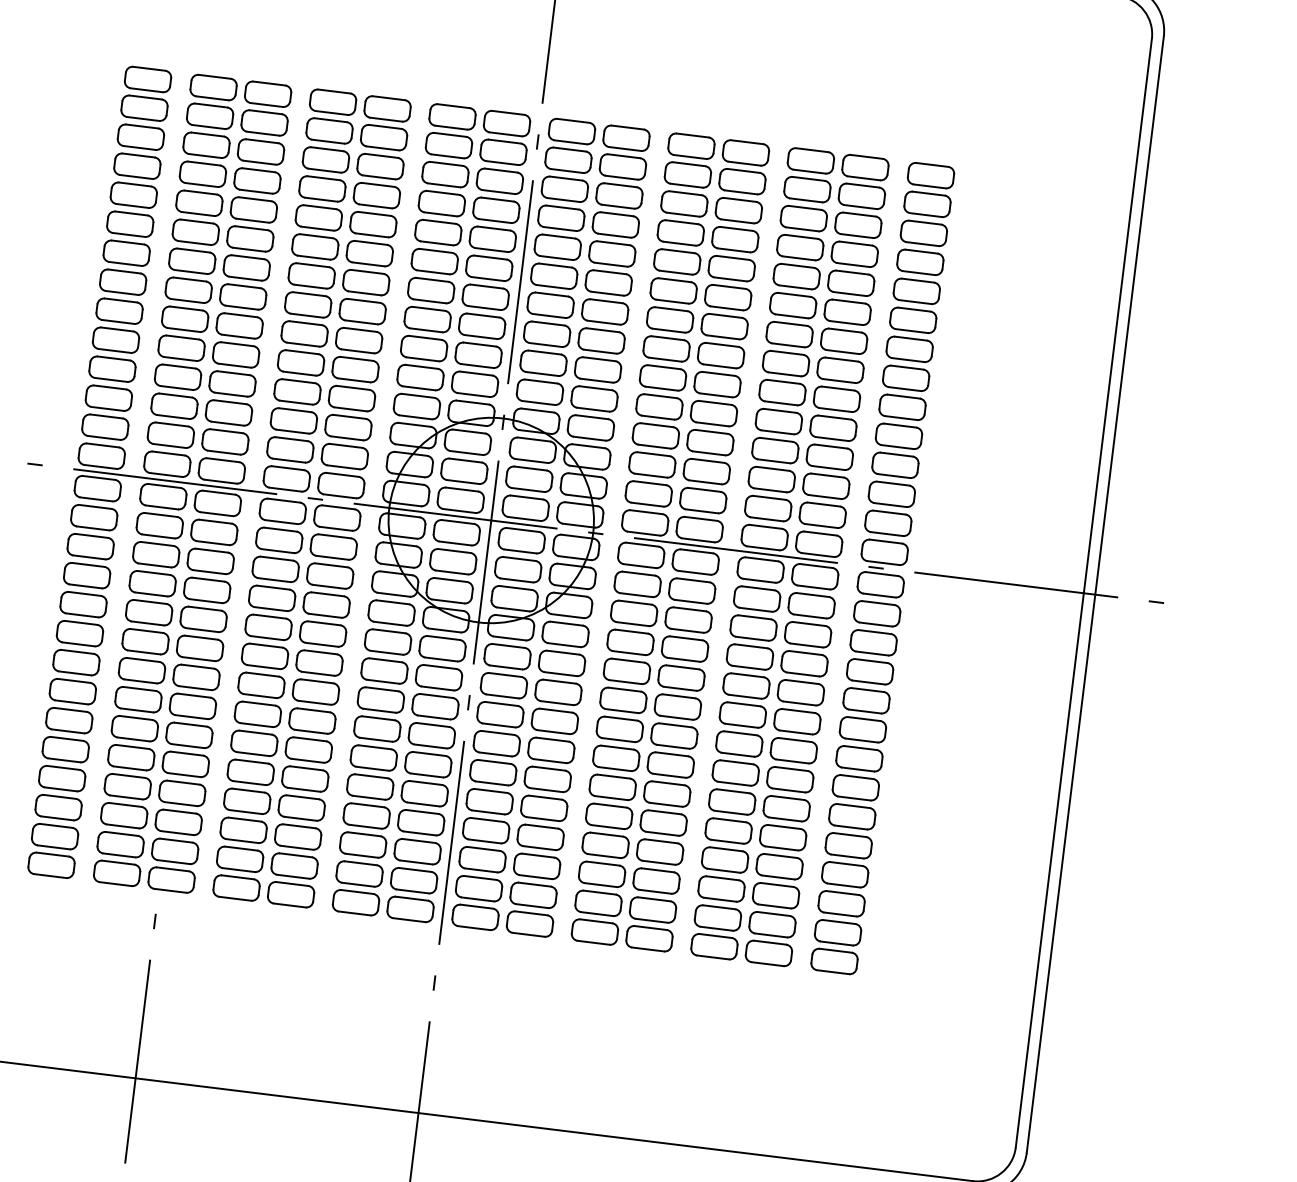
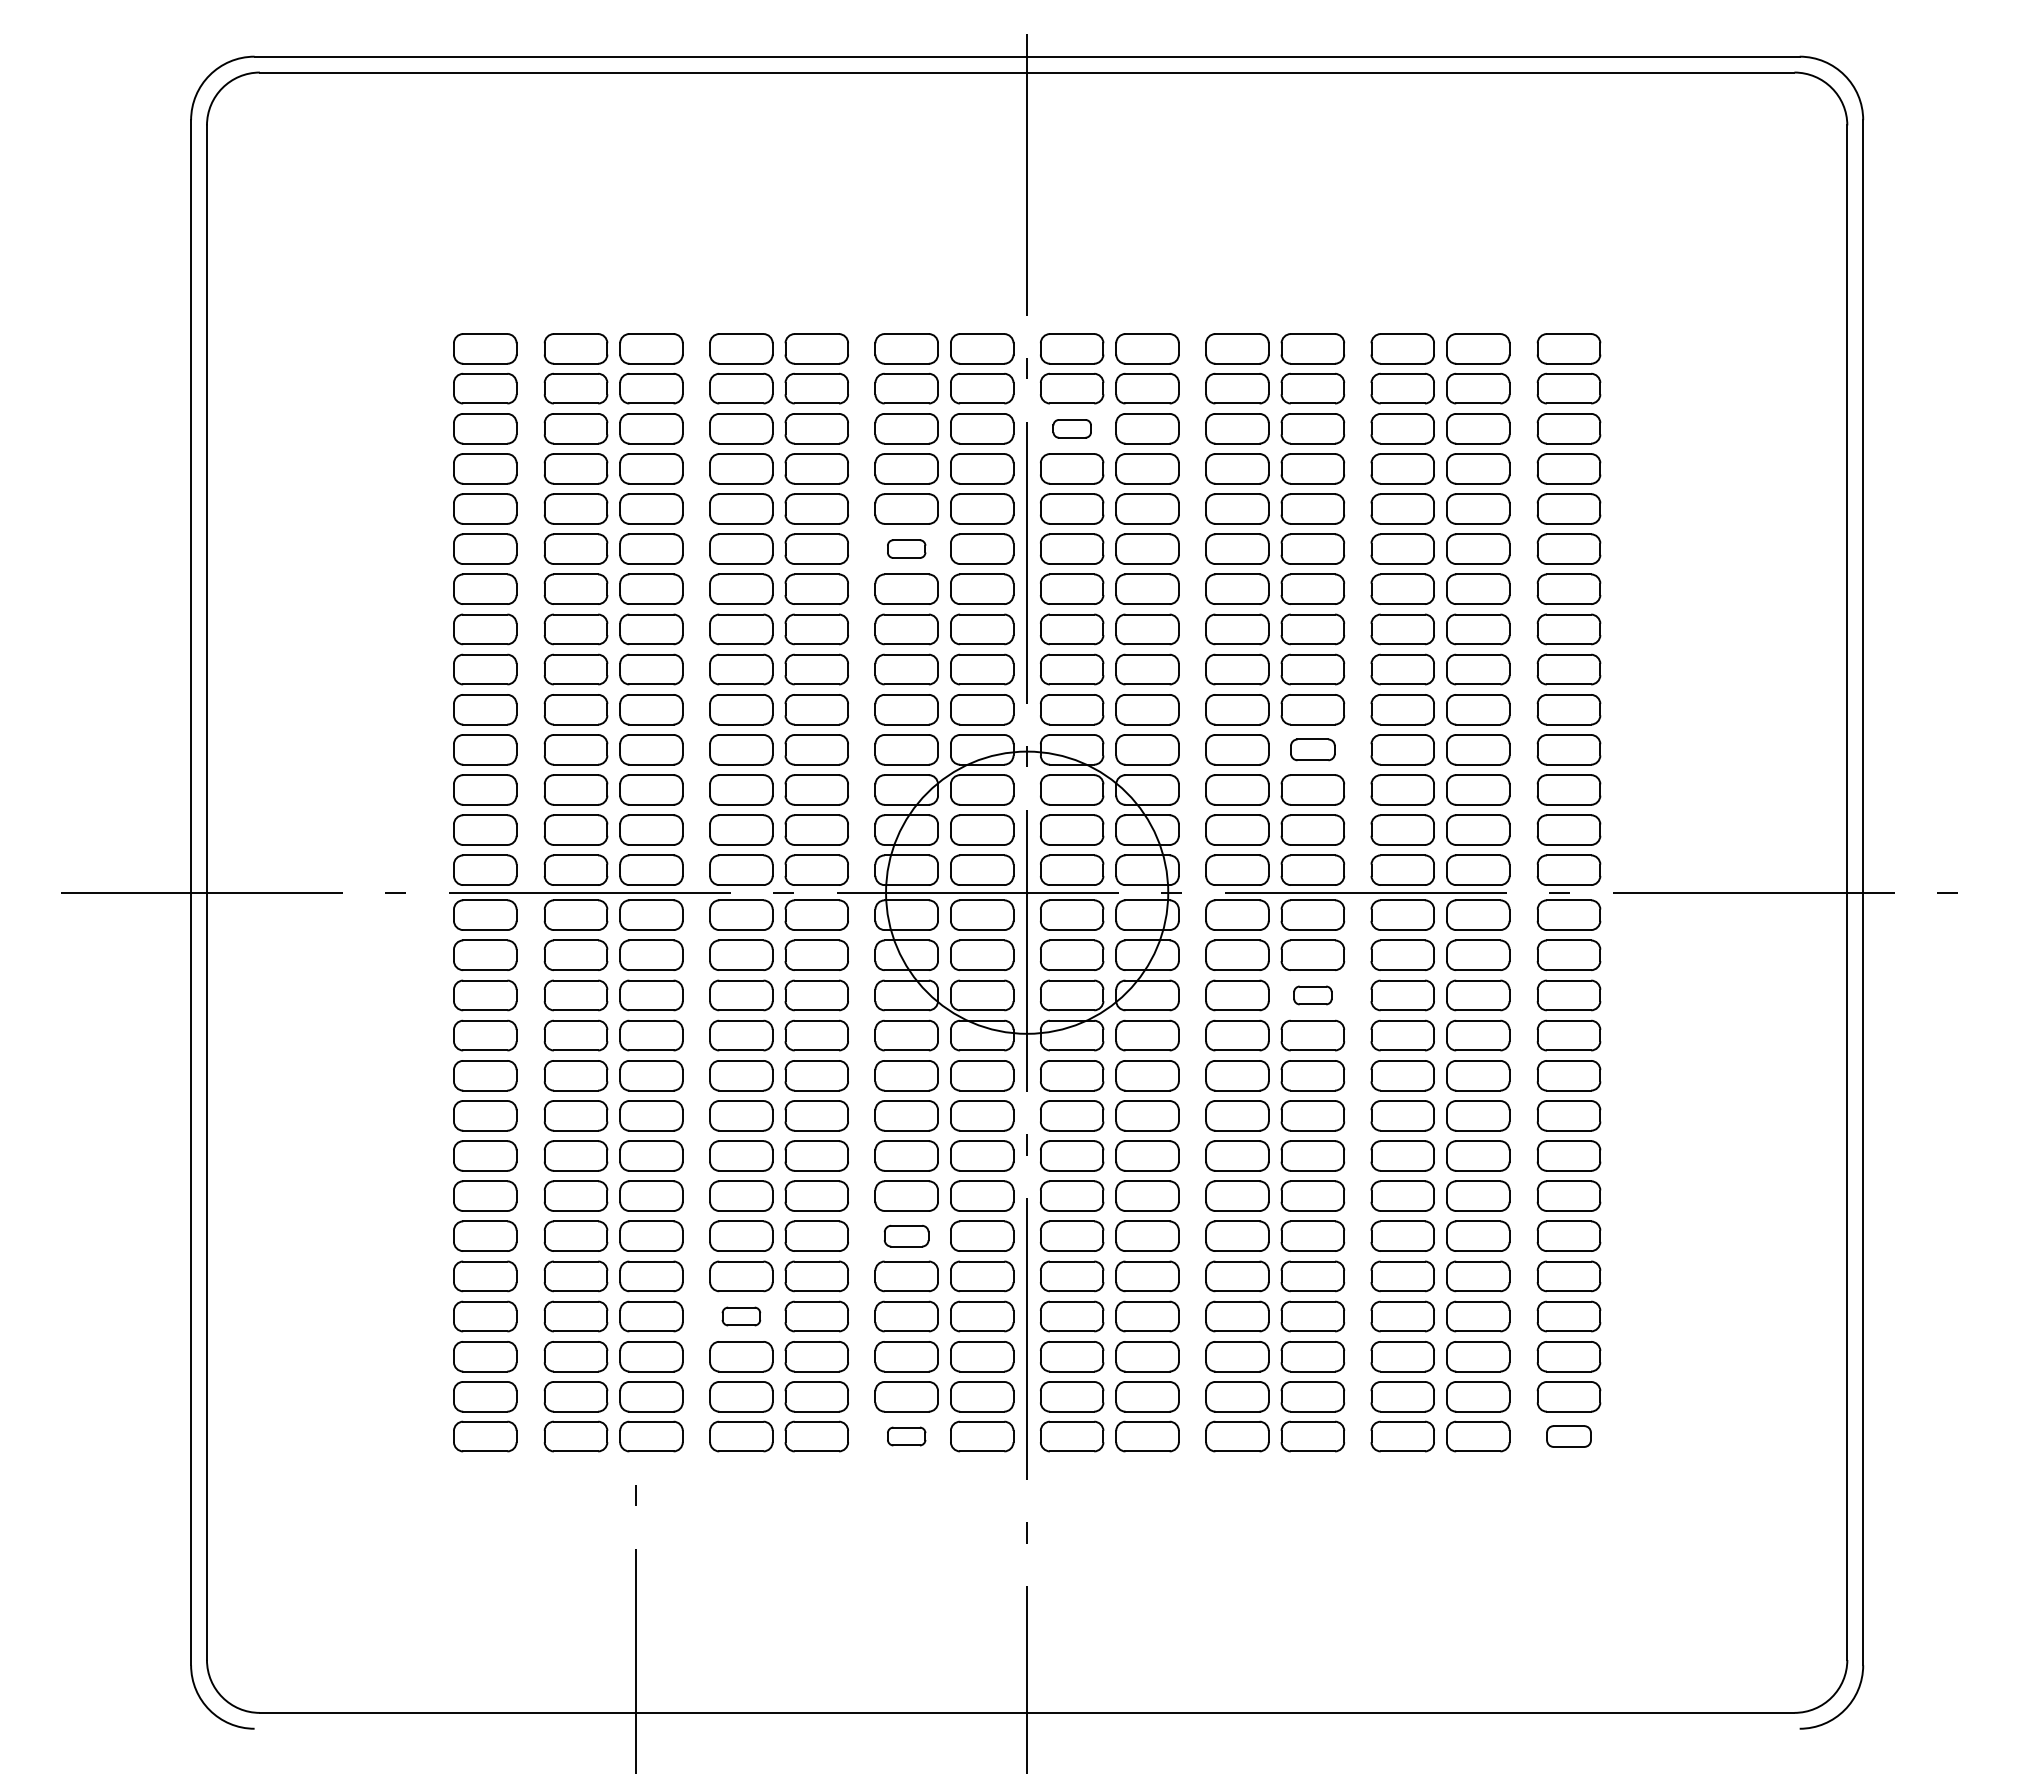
part: (565, 189) -> (1072, 428), size x0.6
part: (434, 261) -> (906, 548), size x0.6
part: (710, 442) -> (1312, 749), size x0.7
part: (688, 620) -> (1312, 995), size x0.6
part: (373, 757) -> (906, 1235), size x0.7
part: (247, 801) -> (741, 1316), size x0.6
part: (355, 902) -> (906, 1436), size x0.6
part: (834, 961) -> (1568, 1436), size x0.7

